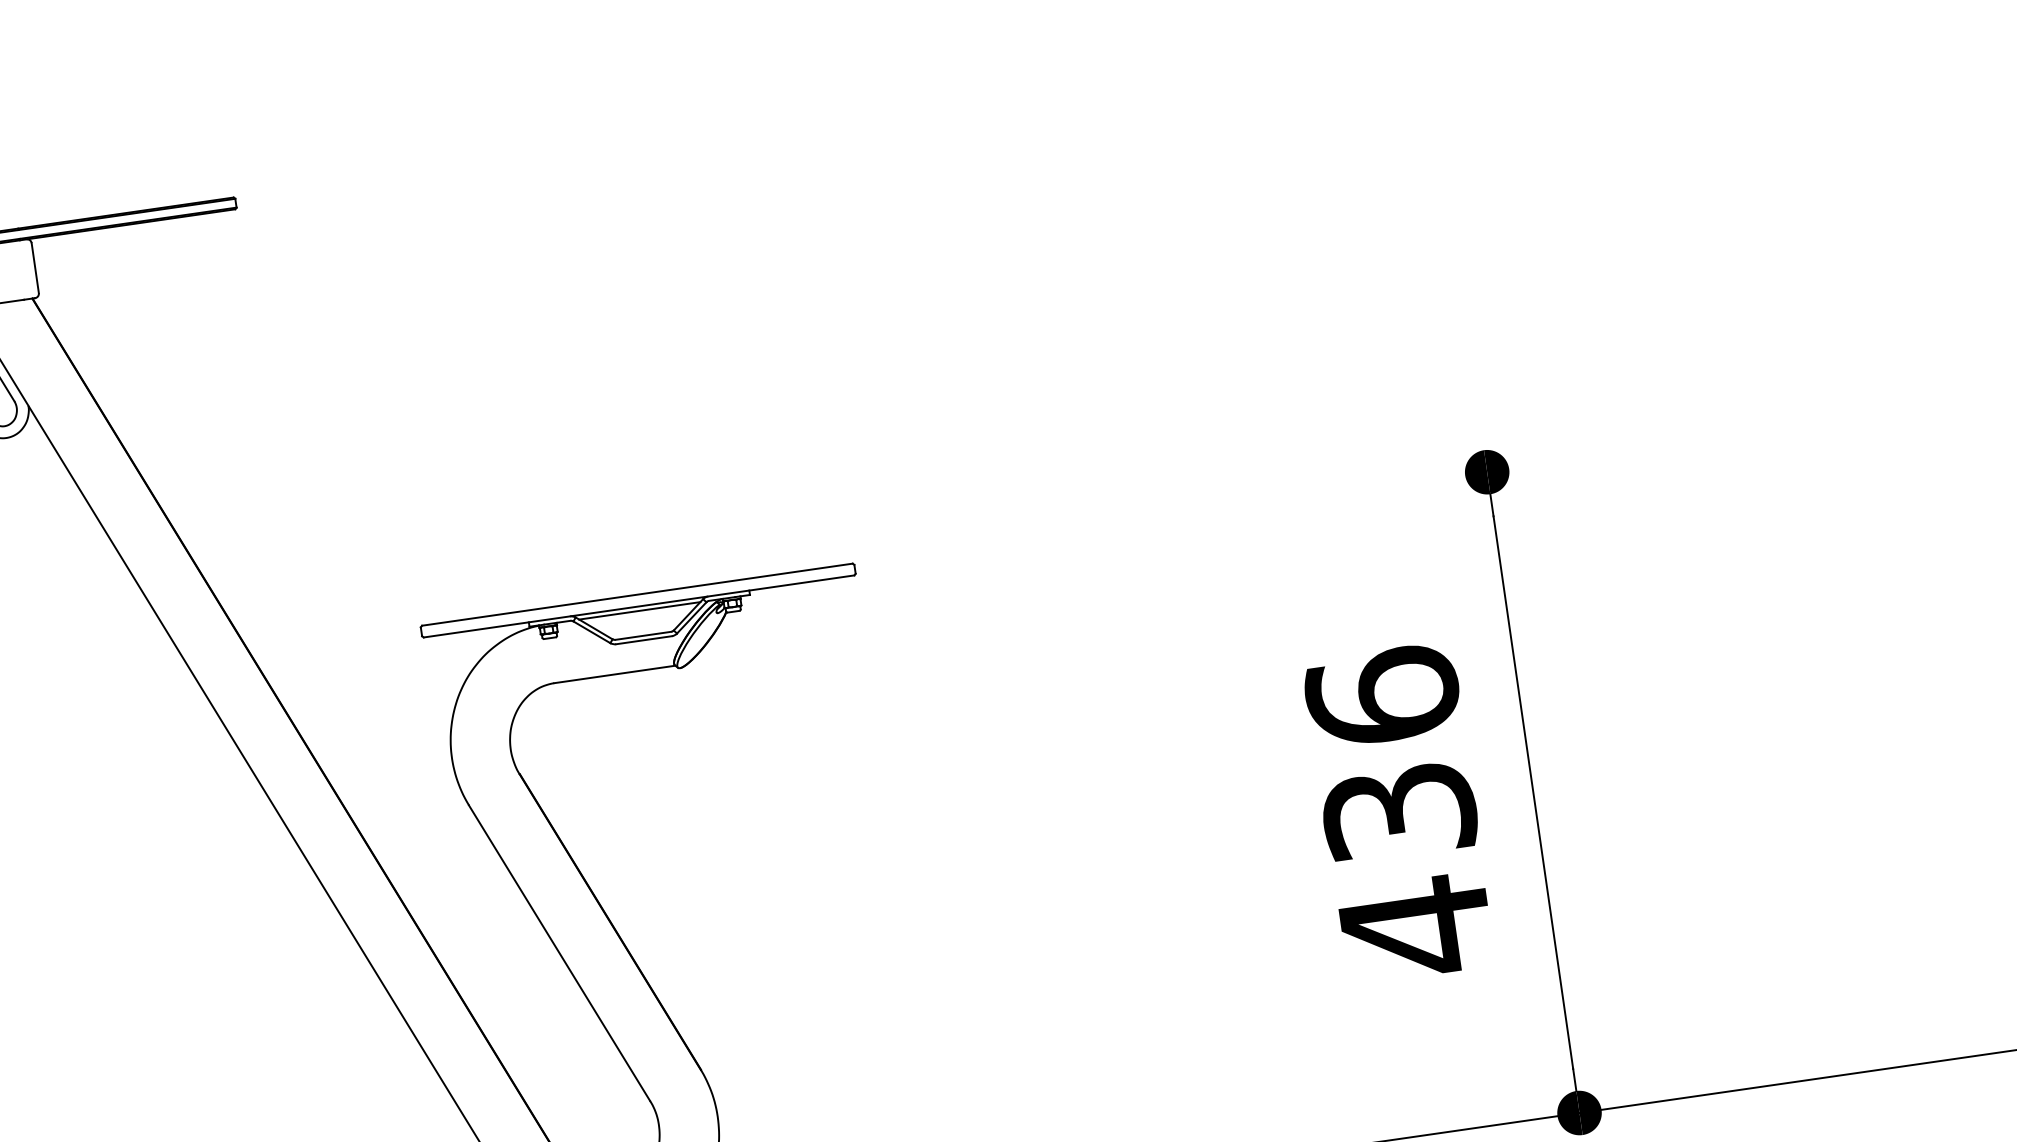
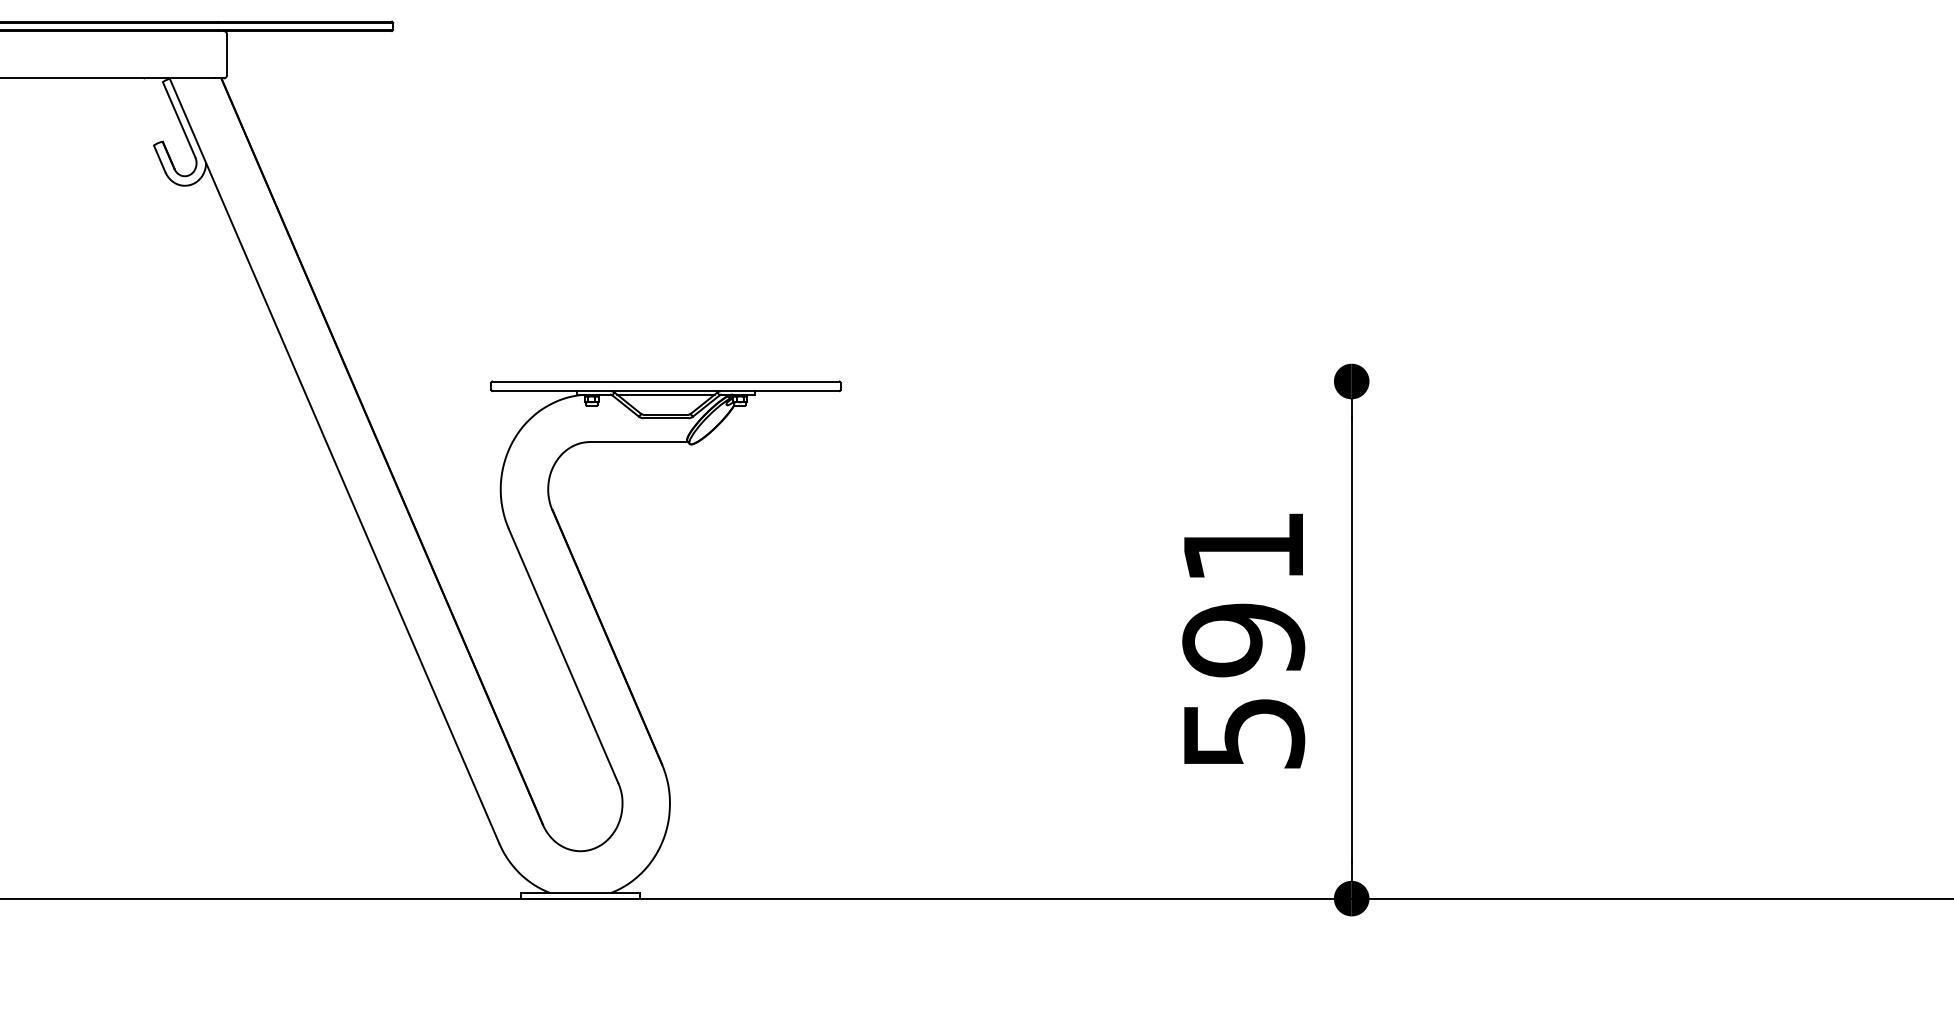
text: (1399, 812) -> (1243, 640), 436 -> 591

